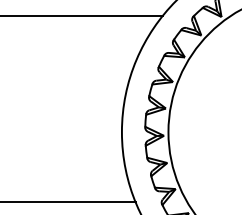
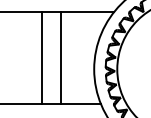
line: (17, 108) -> (42, 57), added
line: (54, 108) -> (60, 57), added

